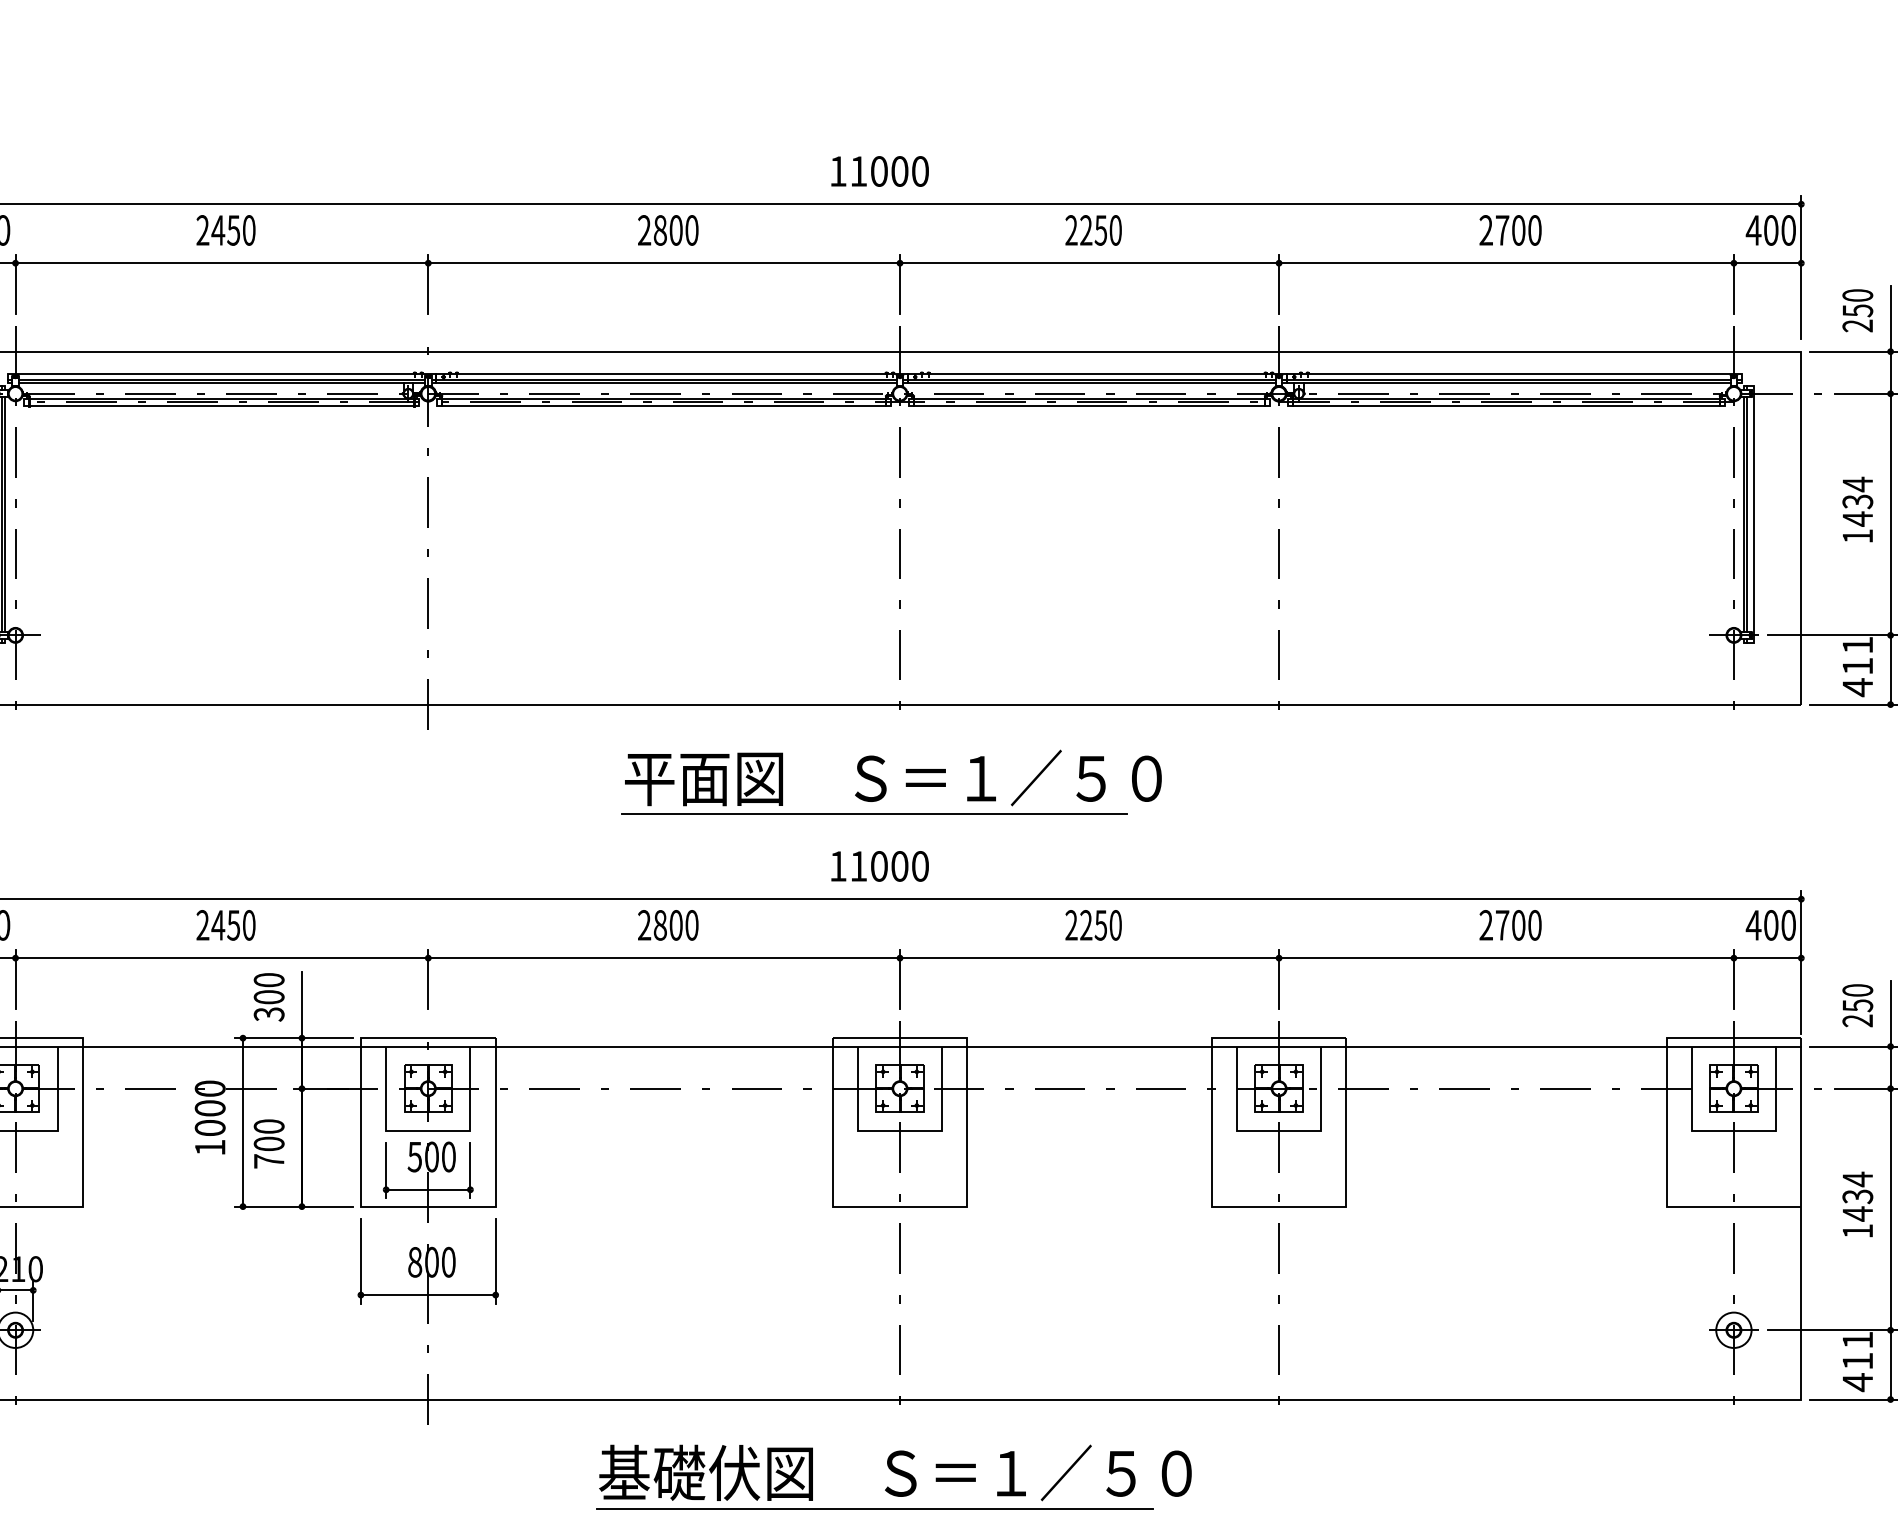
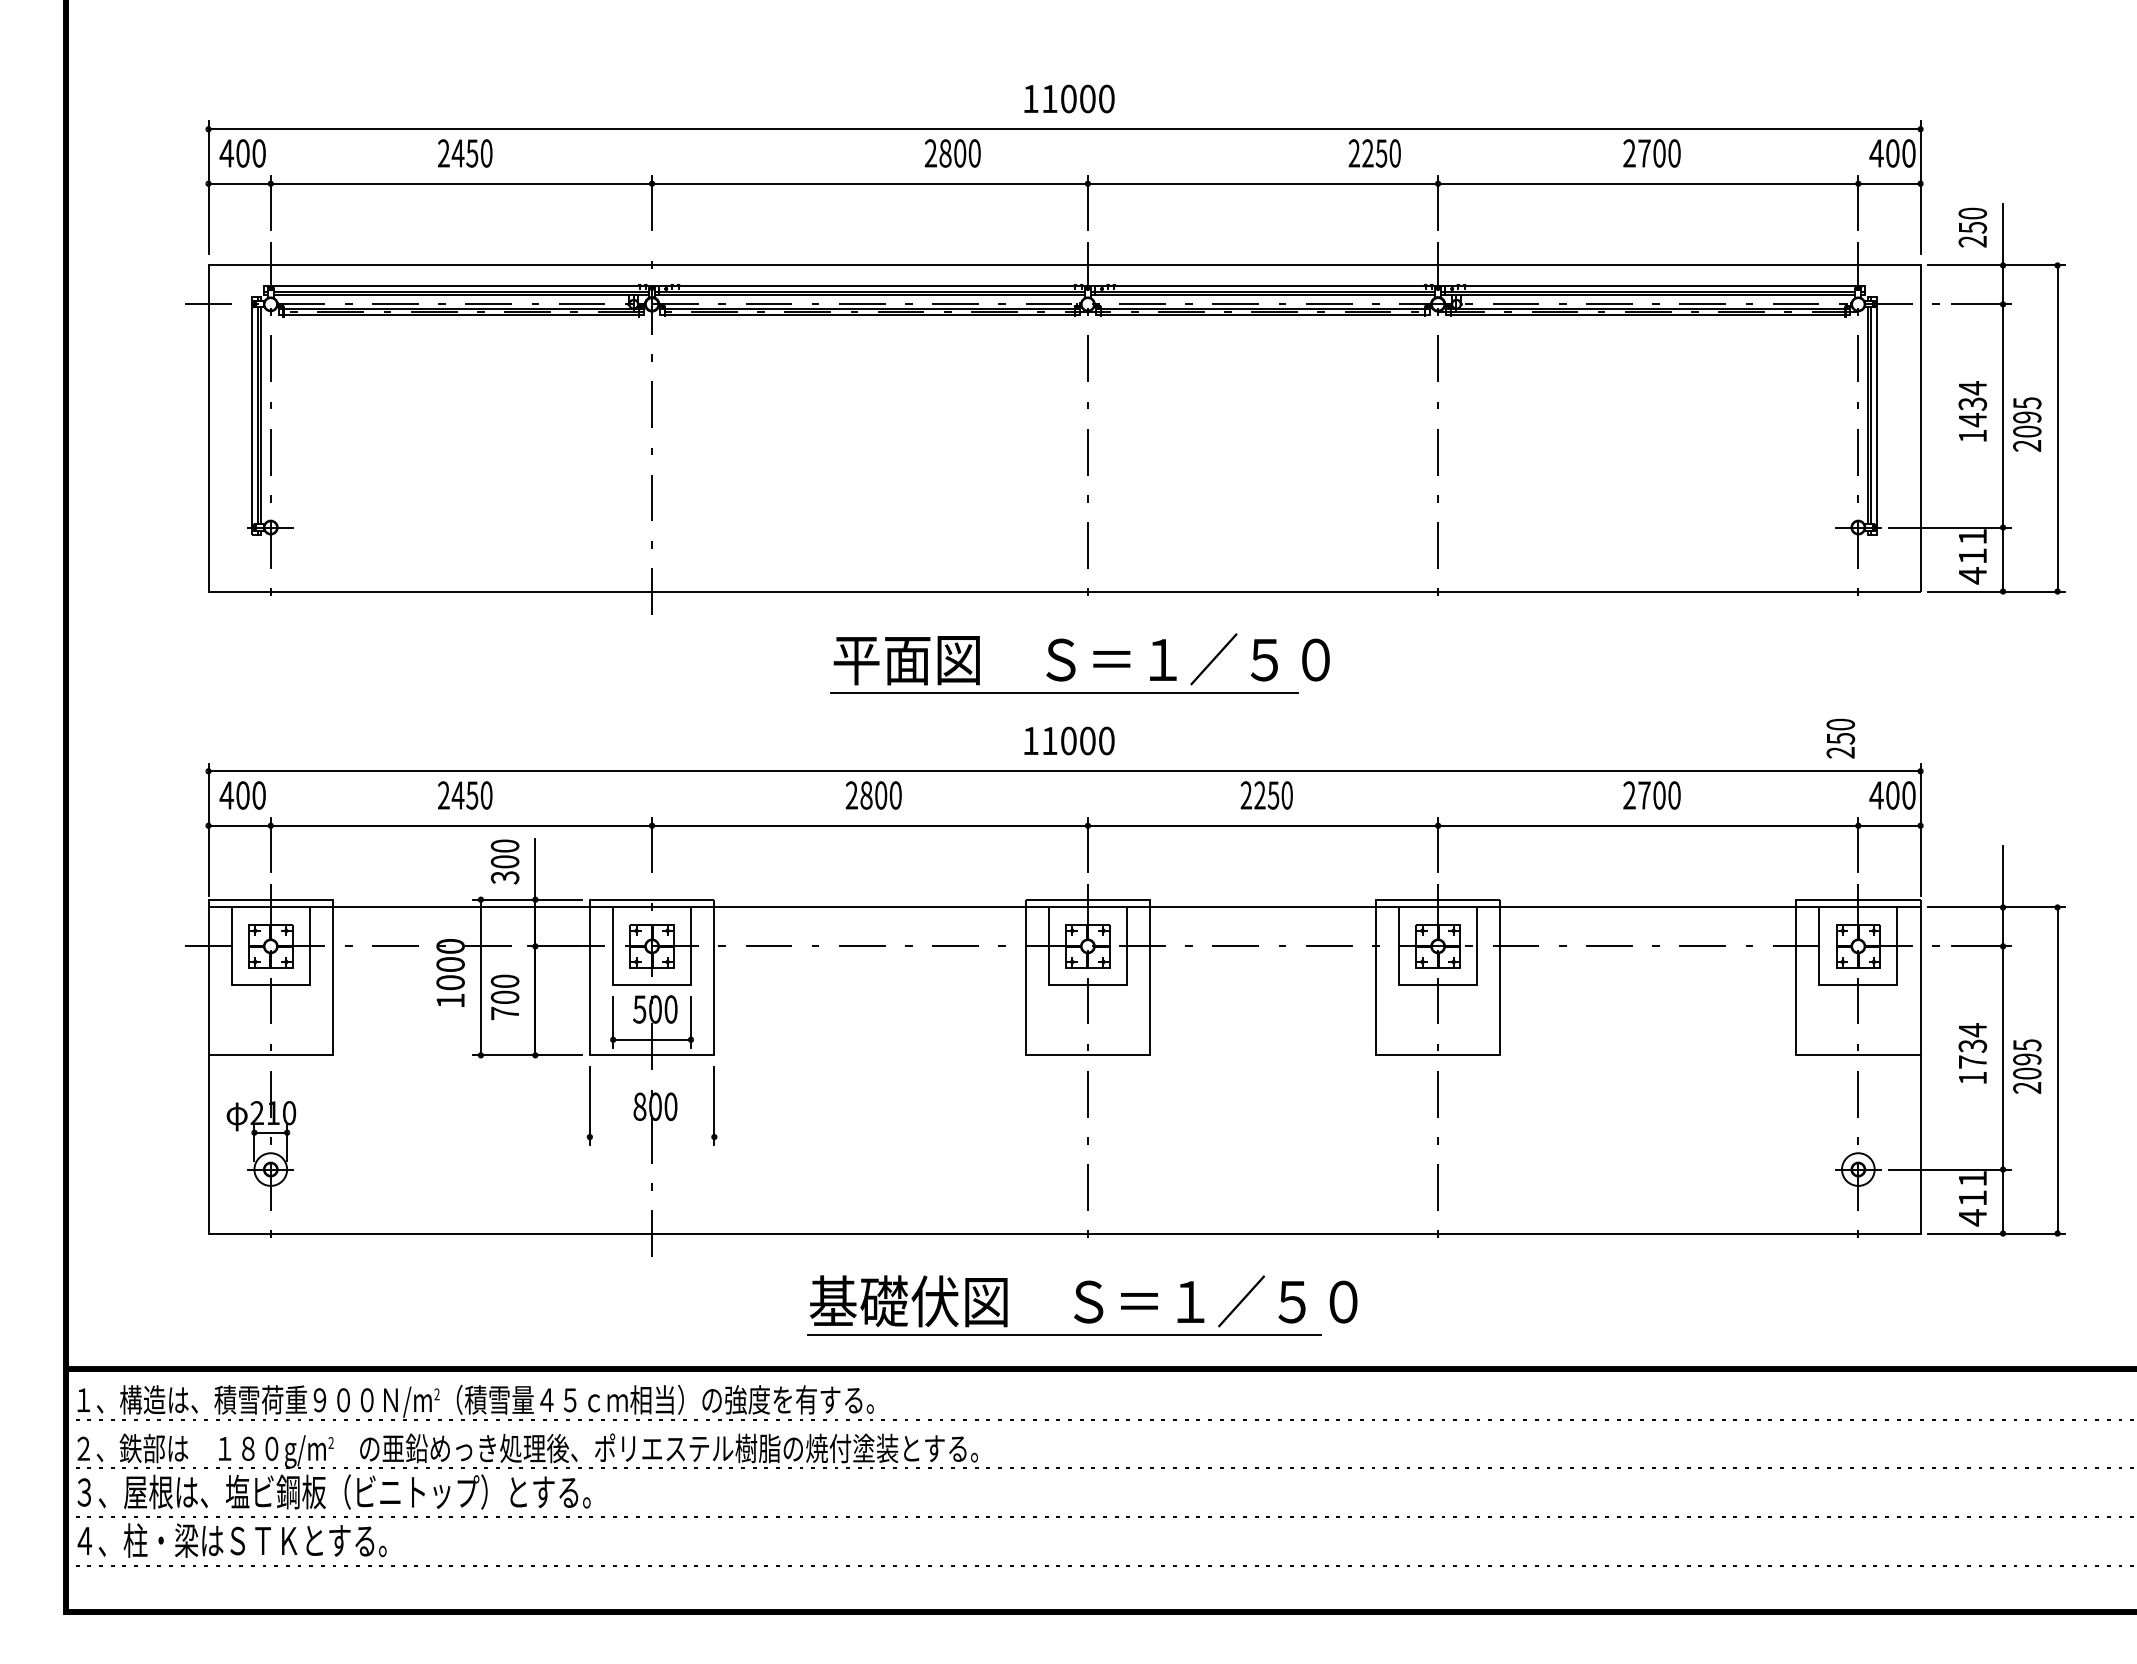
text: (667, 230) -> (952, 153), moved
text: (1093, 230) -> (1374, 153), moved
text: (1857, 1005) -> (1840, 738), moved
text: (1857, 1214) -> (1972, 1062), 1434 -> 1734
line: (427, 1295) -> (651, 1137), removed

